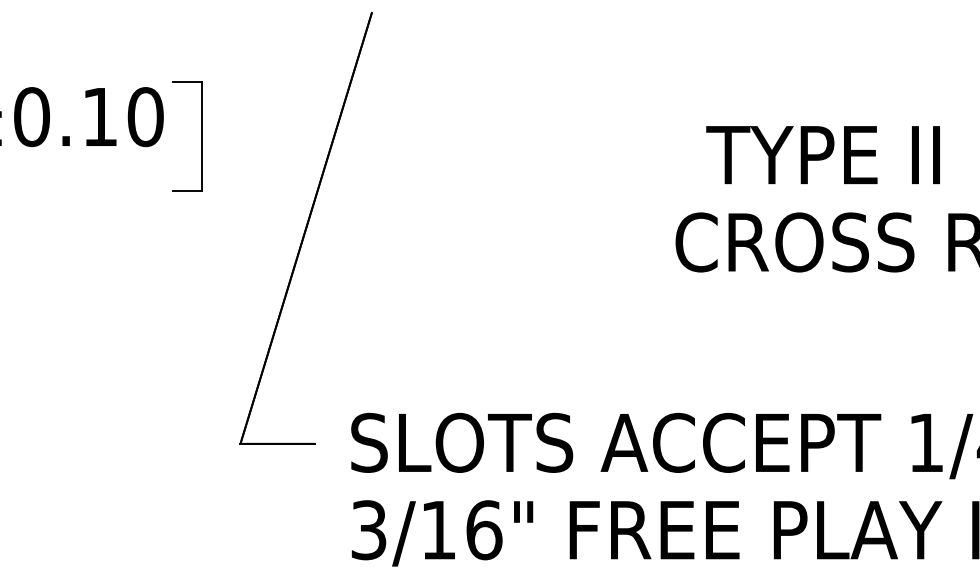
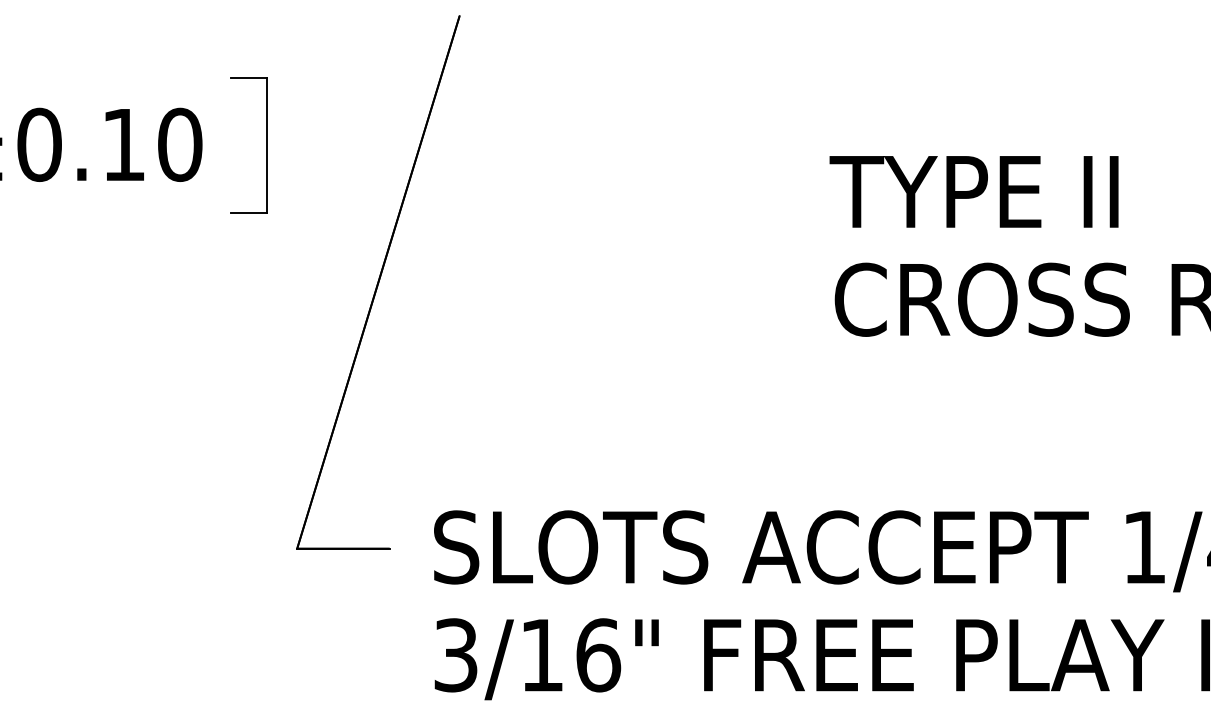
part: (201, 136) -> (266, 145), moved
text: (822, 154) -> (973, 191), moved

